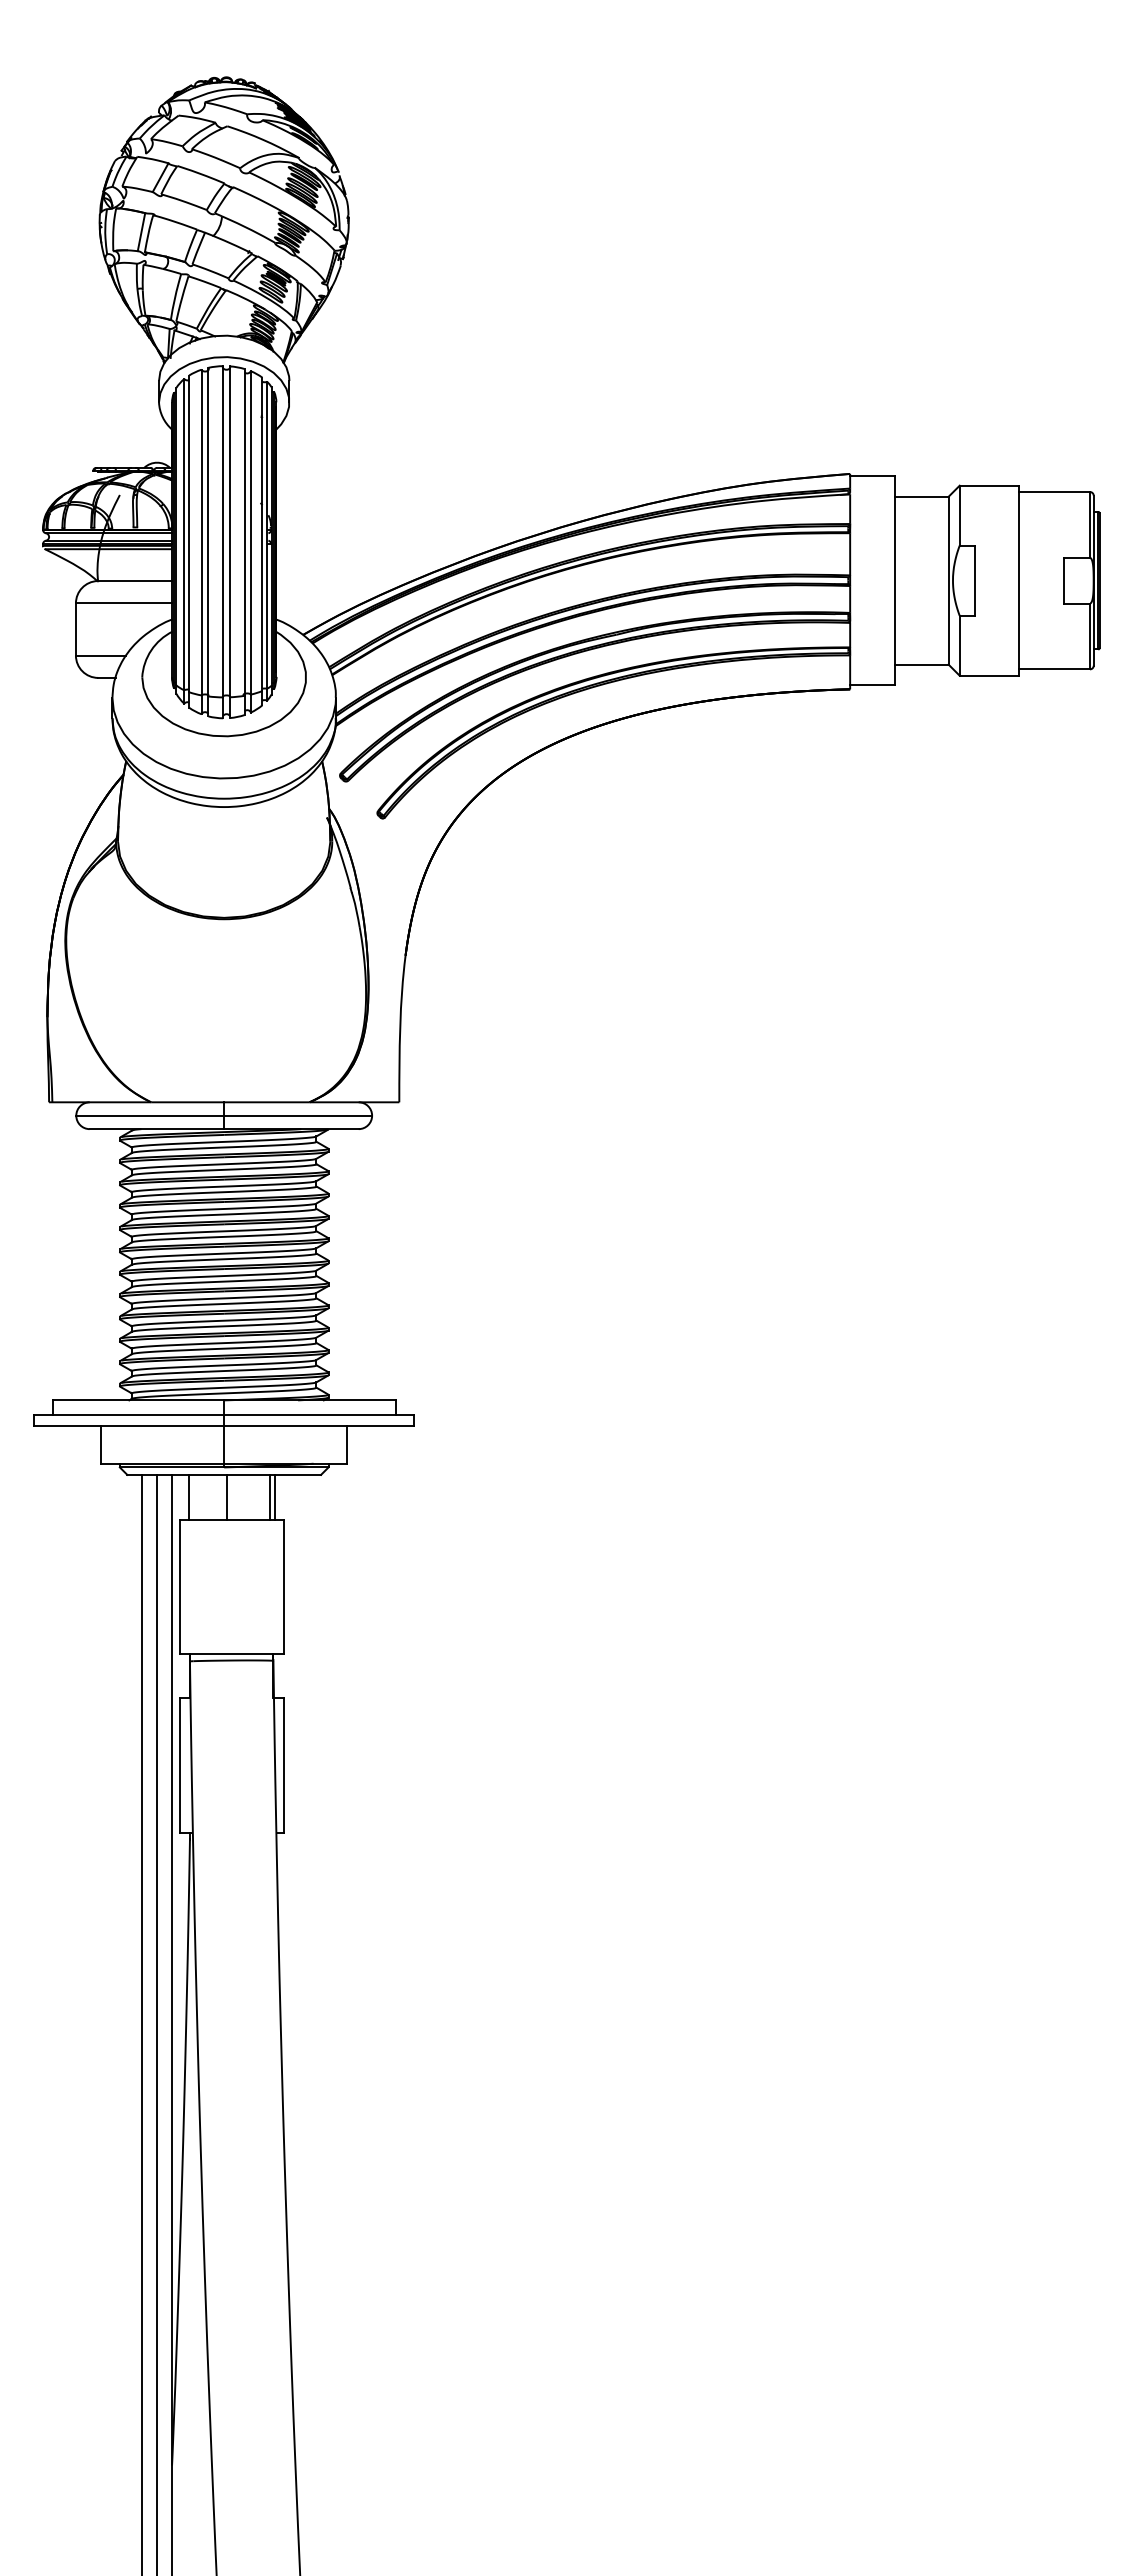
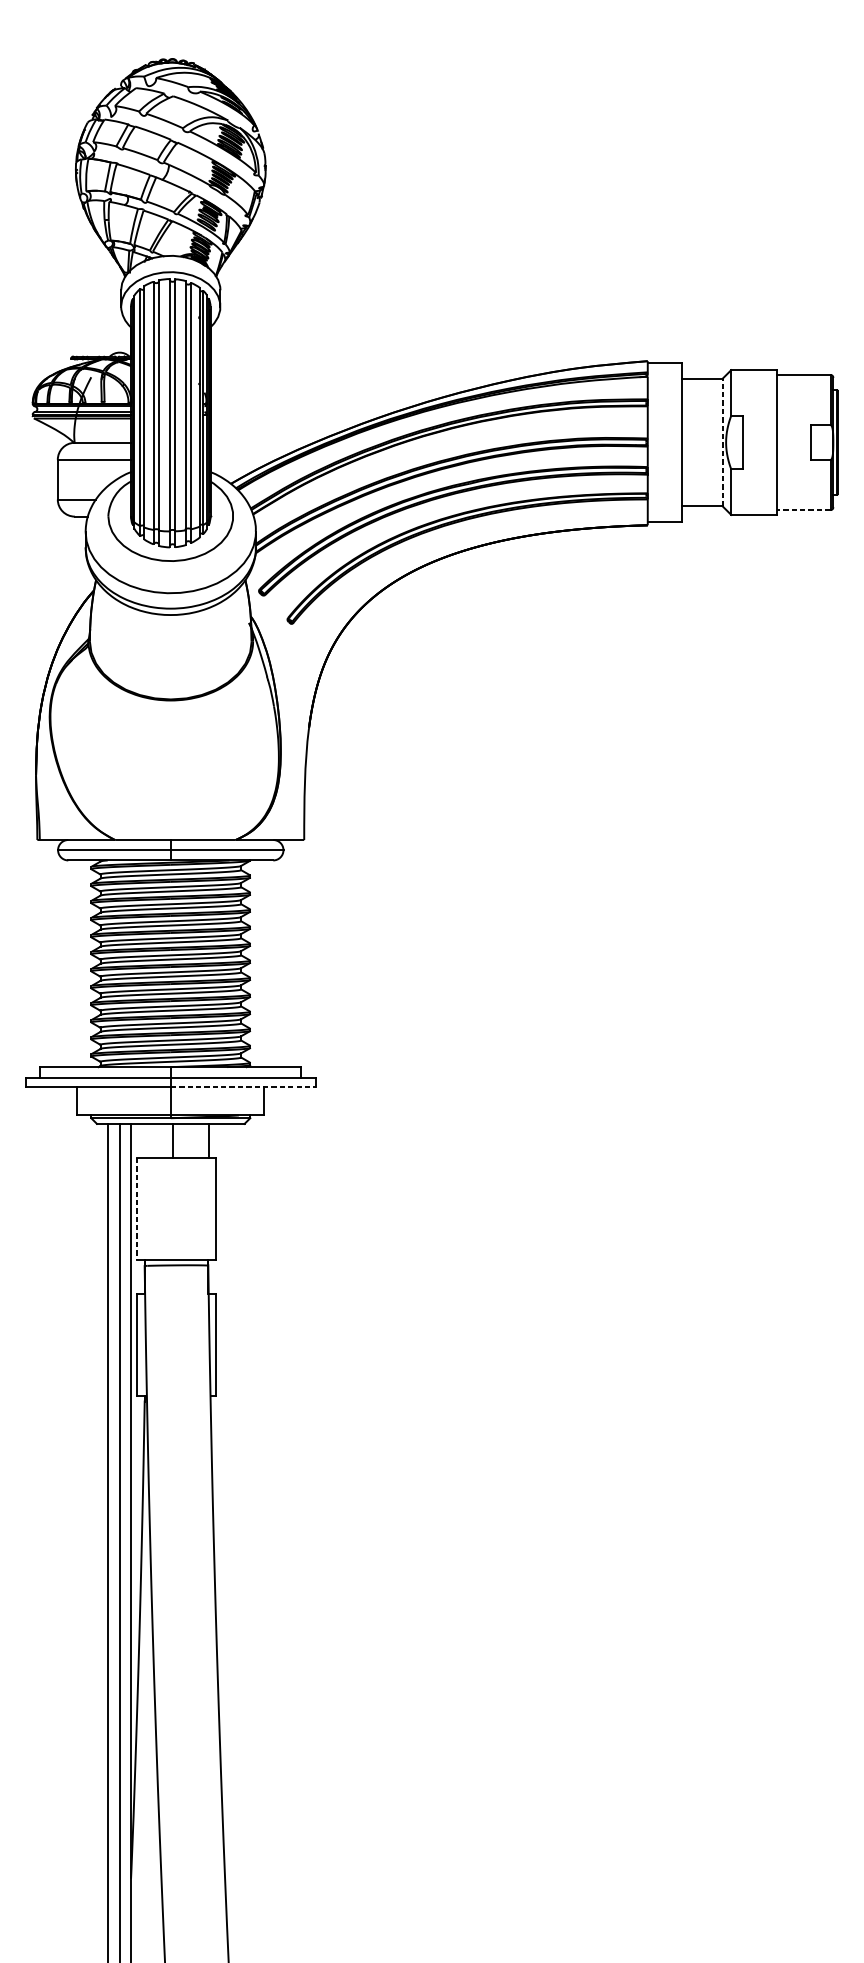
line: (948, 580) -> (722, 442), solid -> dashed
line: (1054, 669) -> (803, 510), solid -> dashed
line: (319, 1426) -> (243, 1087), solid -> dashed
line: (188, 1496) -> (143, 1140), removed
line: (270, 1496) -> (206, 1140), removed
line: (179, 1587) -> (136, 1209), solid -> dashed

